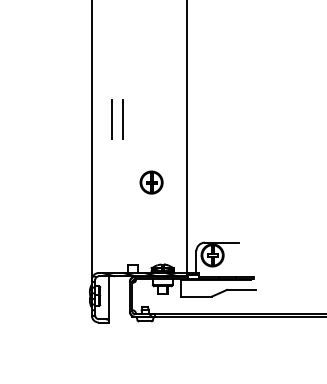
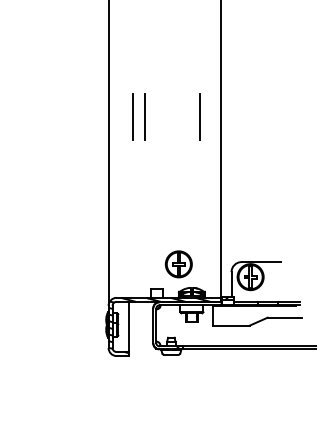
line: (168, 119) -> (198, 117), added
part: (151, 182) -> (178, 264), moved

